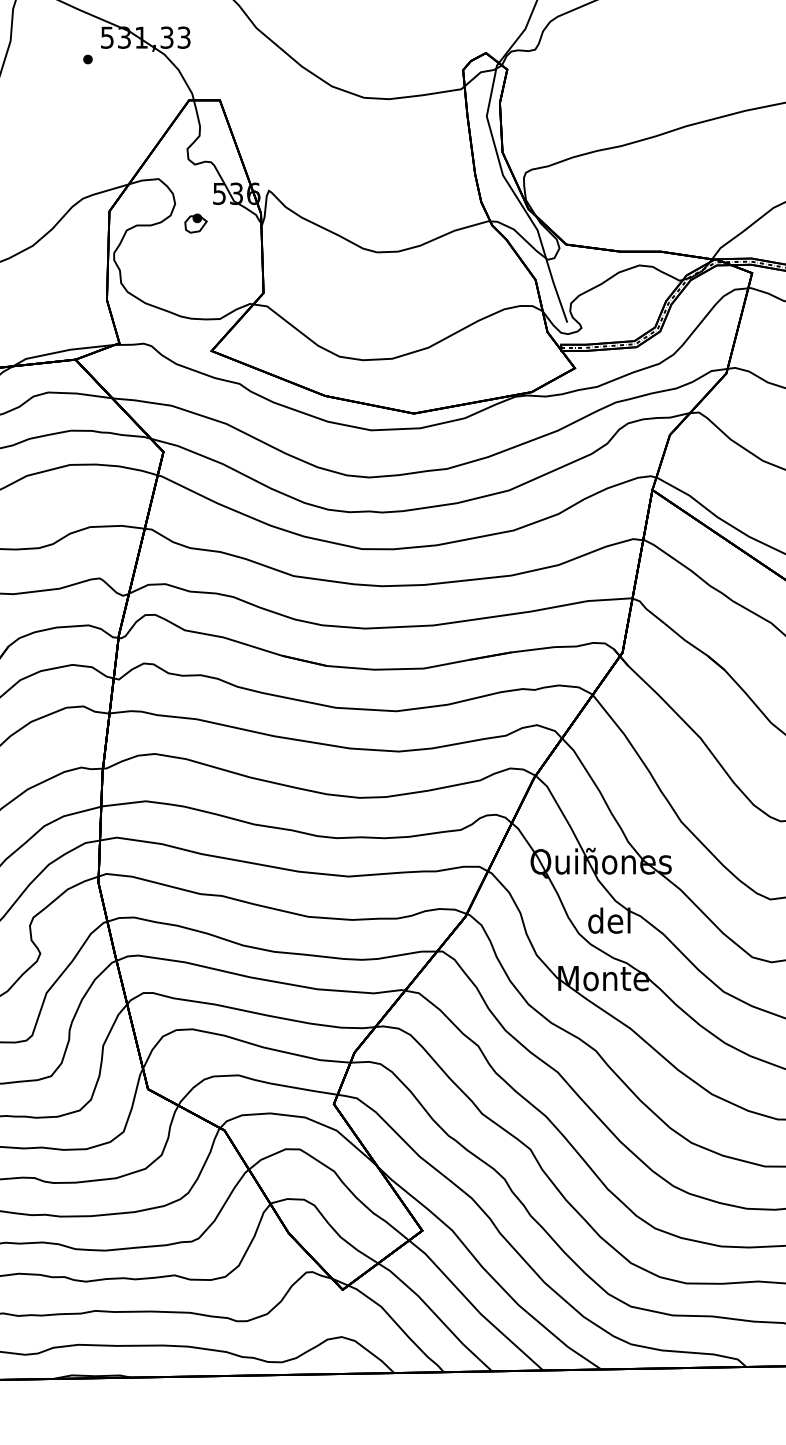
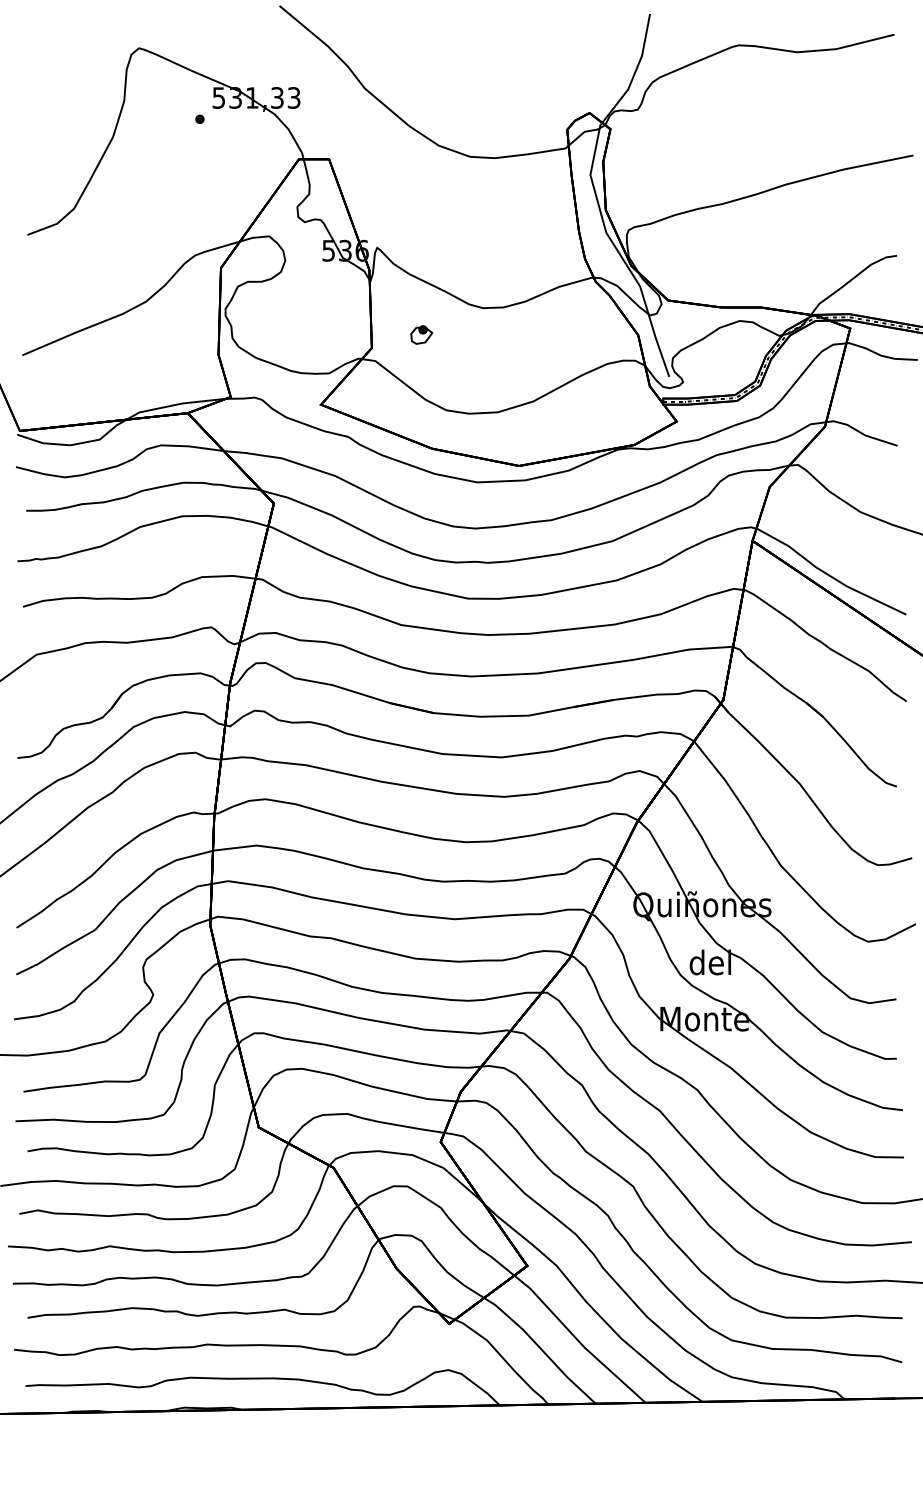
part: (195, 223) -> (421, 334), moved

